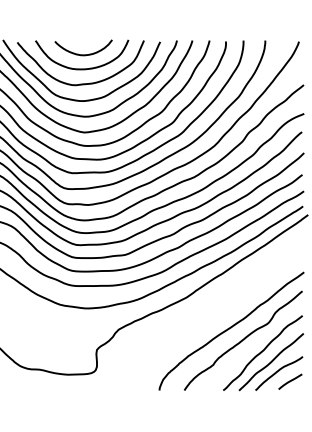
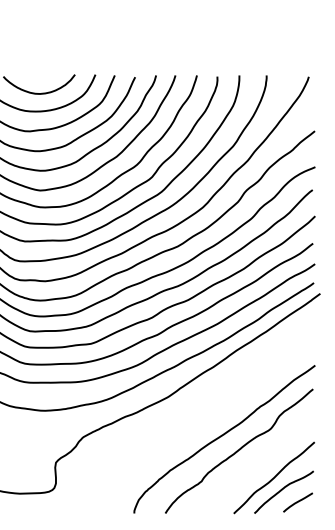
curve: (262, 352) -> (263, 465), removed

